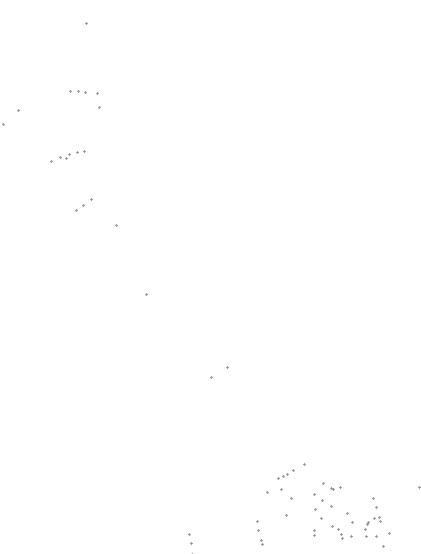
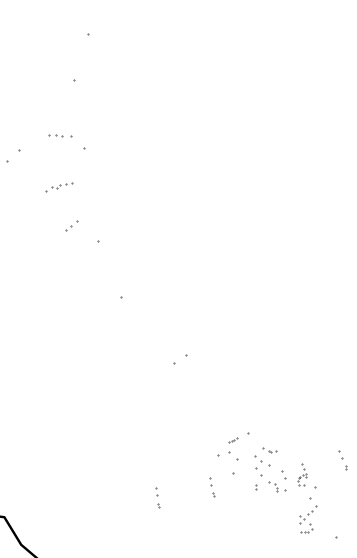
part: (83, 91) -> (60, 135), moved
part: (286, 474) -> (233, 440), size x0.6
part: (373, 516) -> (302, 474), size x0.7

